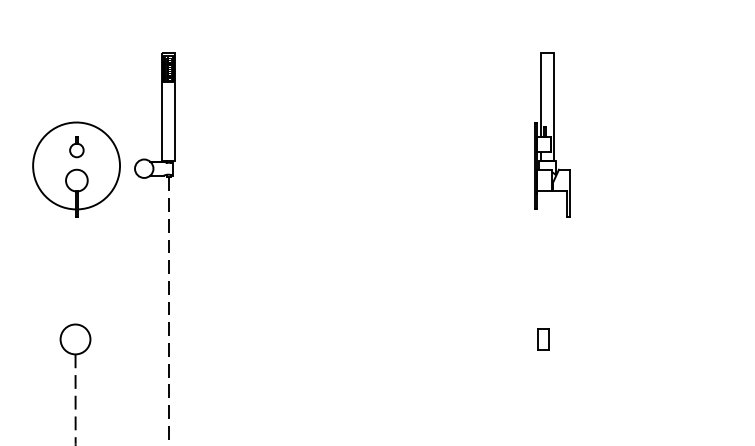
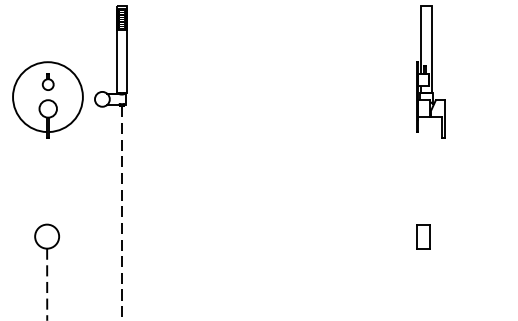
part: (542, 339) -> (422, 236), size x1.43

